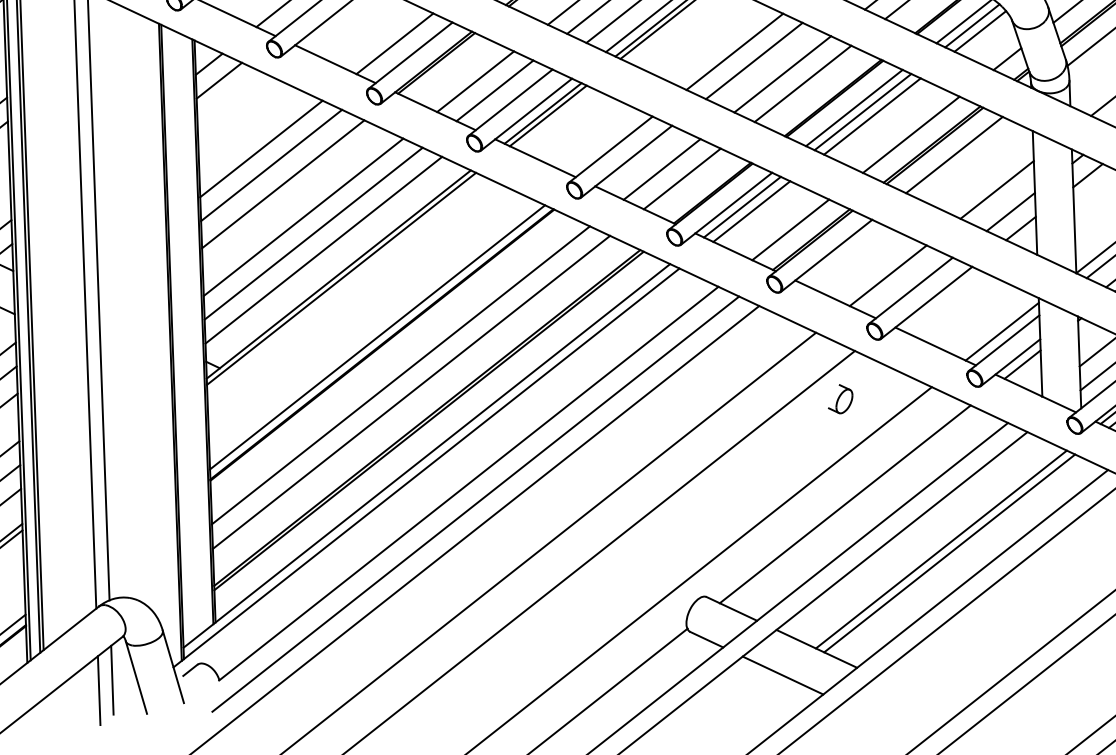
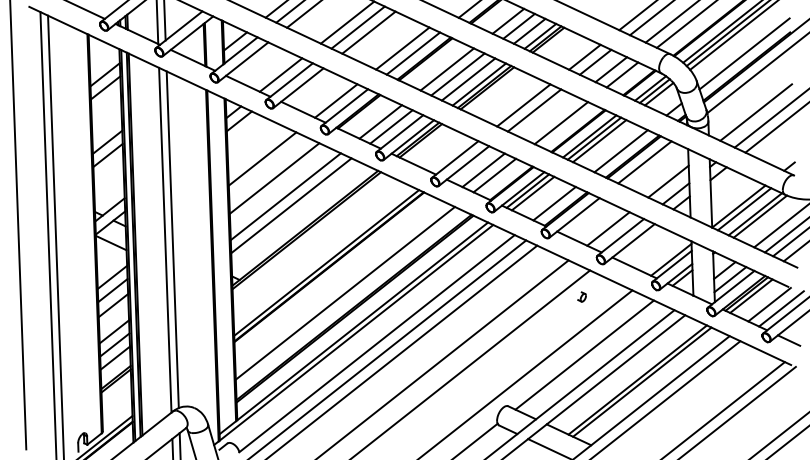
line: (781, 73) -> (549, 117), removed
line: (272, 164) -> (268, 167), removed
line: (322, 249) -> (296, 214), removed
line: (400, 374) -> (339, 283), removed
part: (839, 398) -> (581, 296), size x0.6

